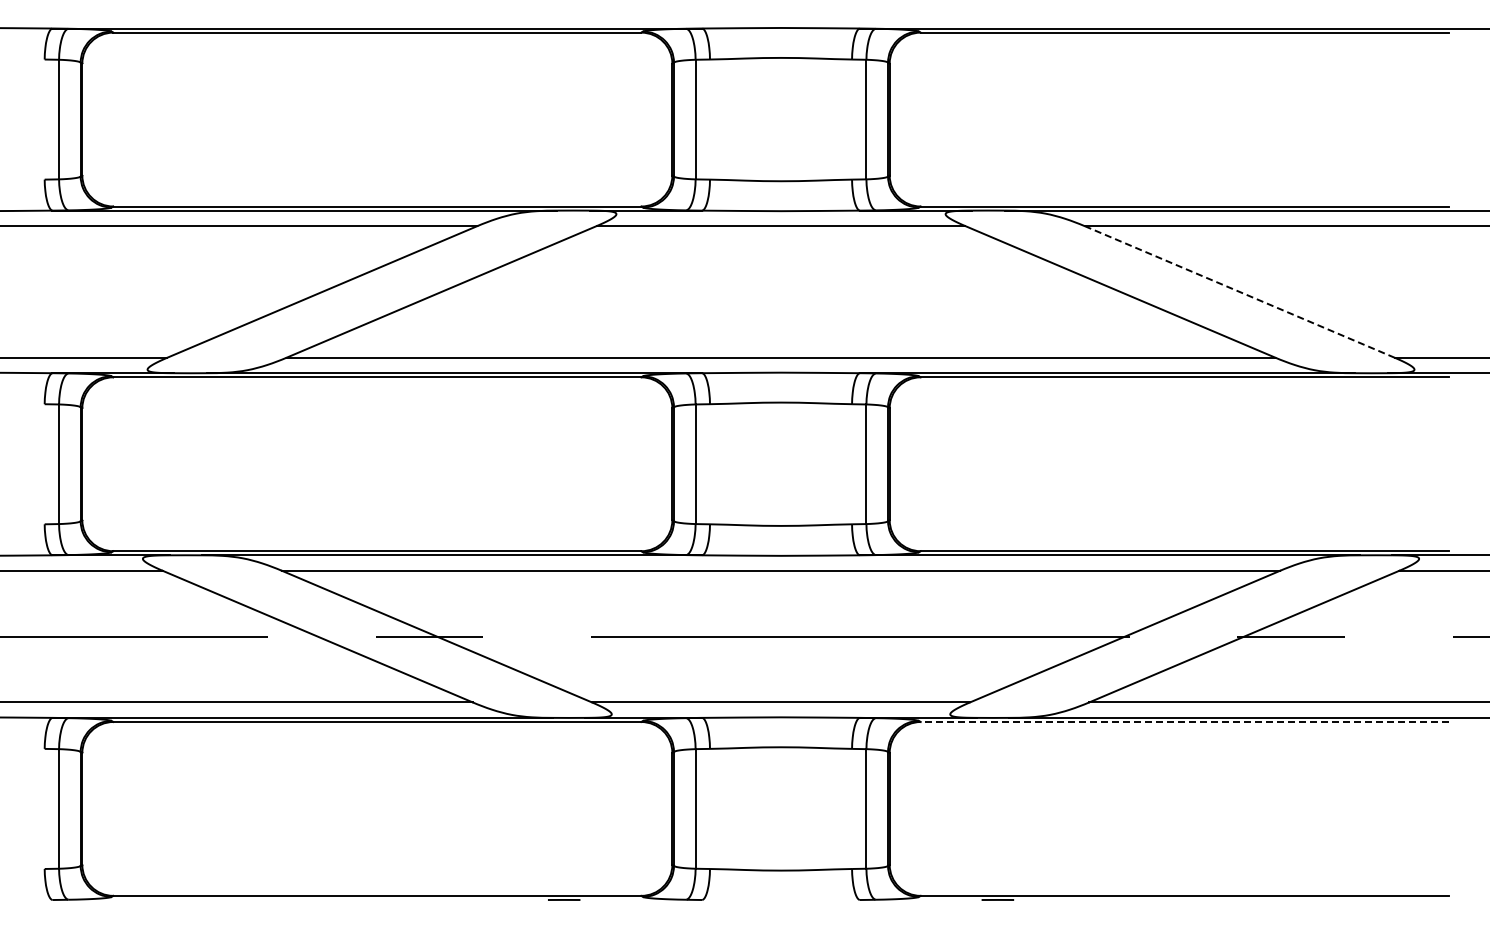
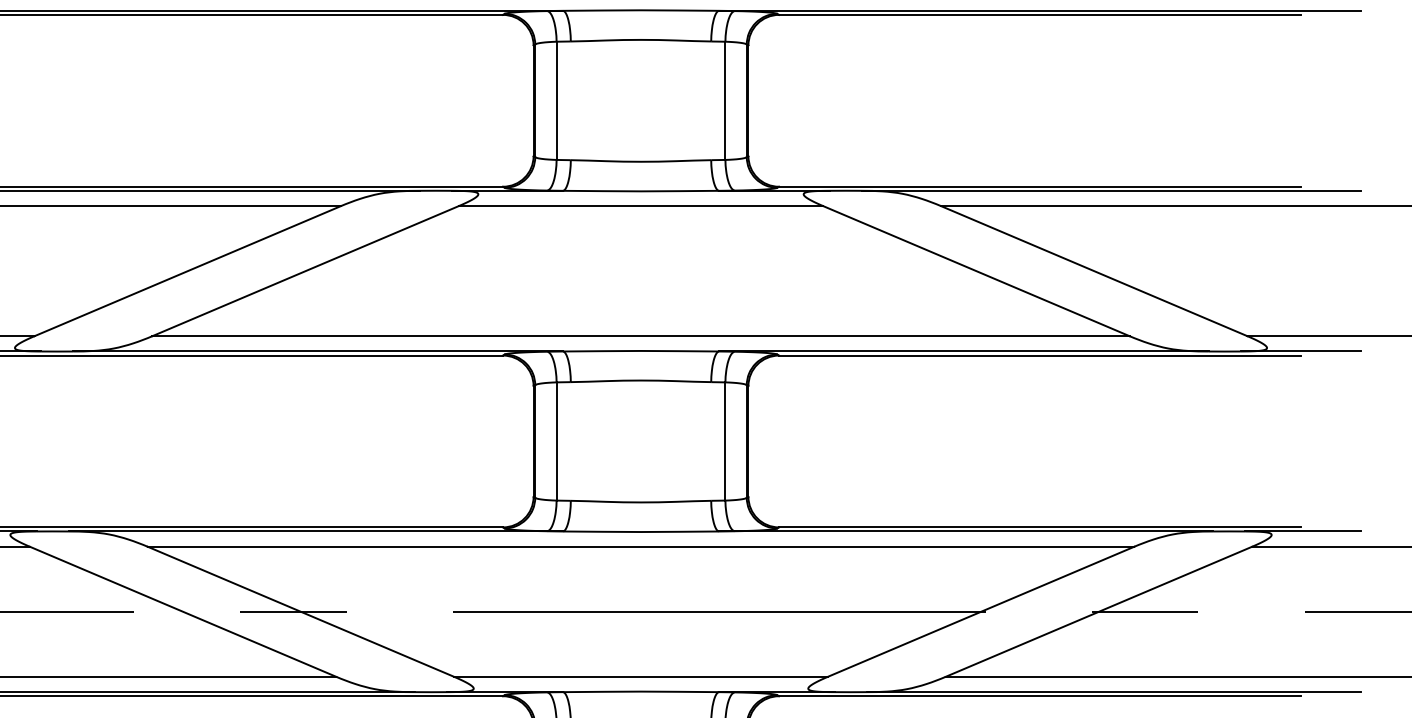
line: (1240, 292) -> (1095, 271), dashed -> solid
line: (1184, 722) -> (1039, 696), dashed -> solid

